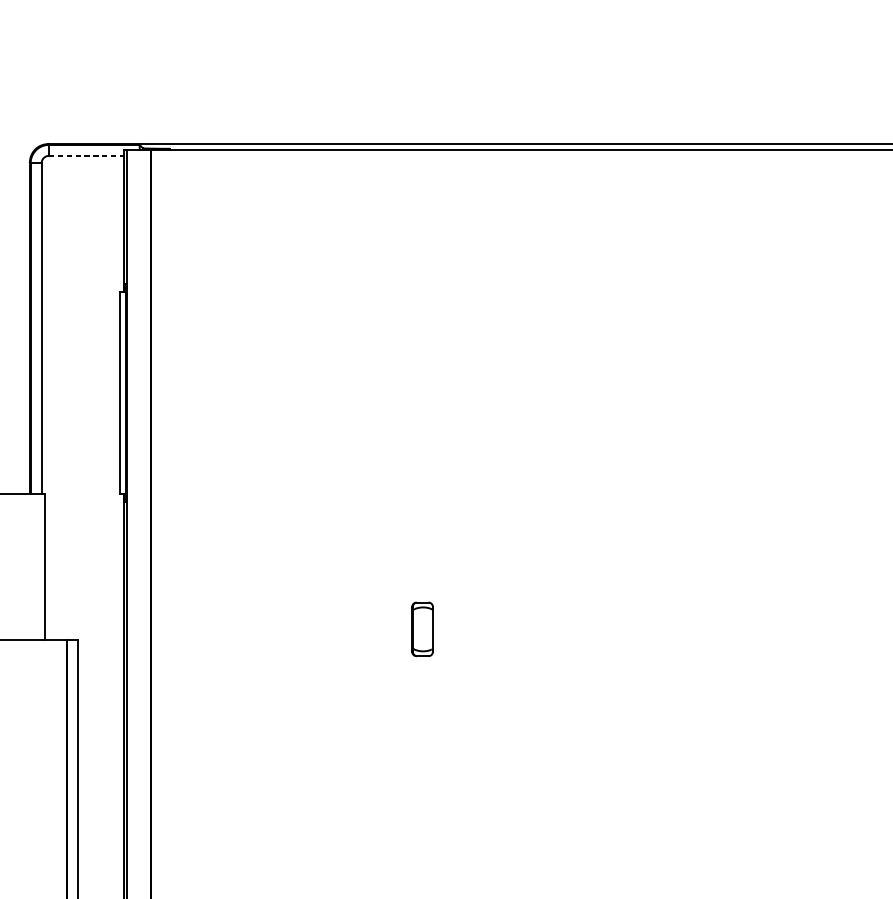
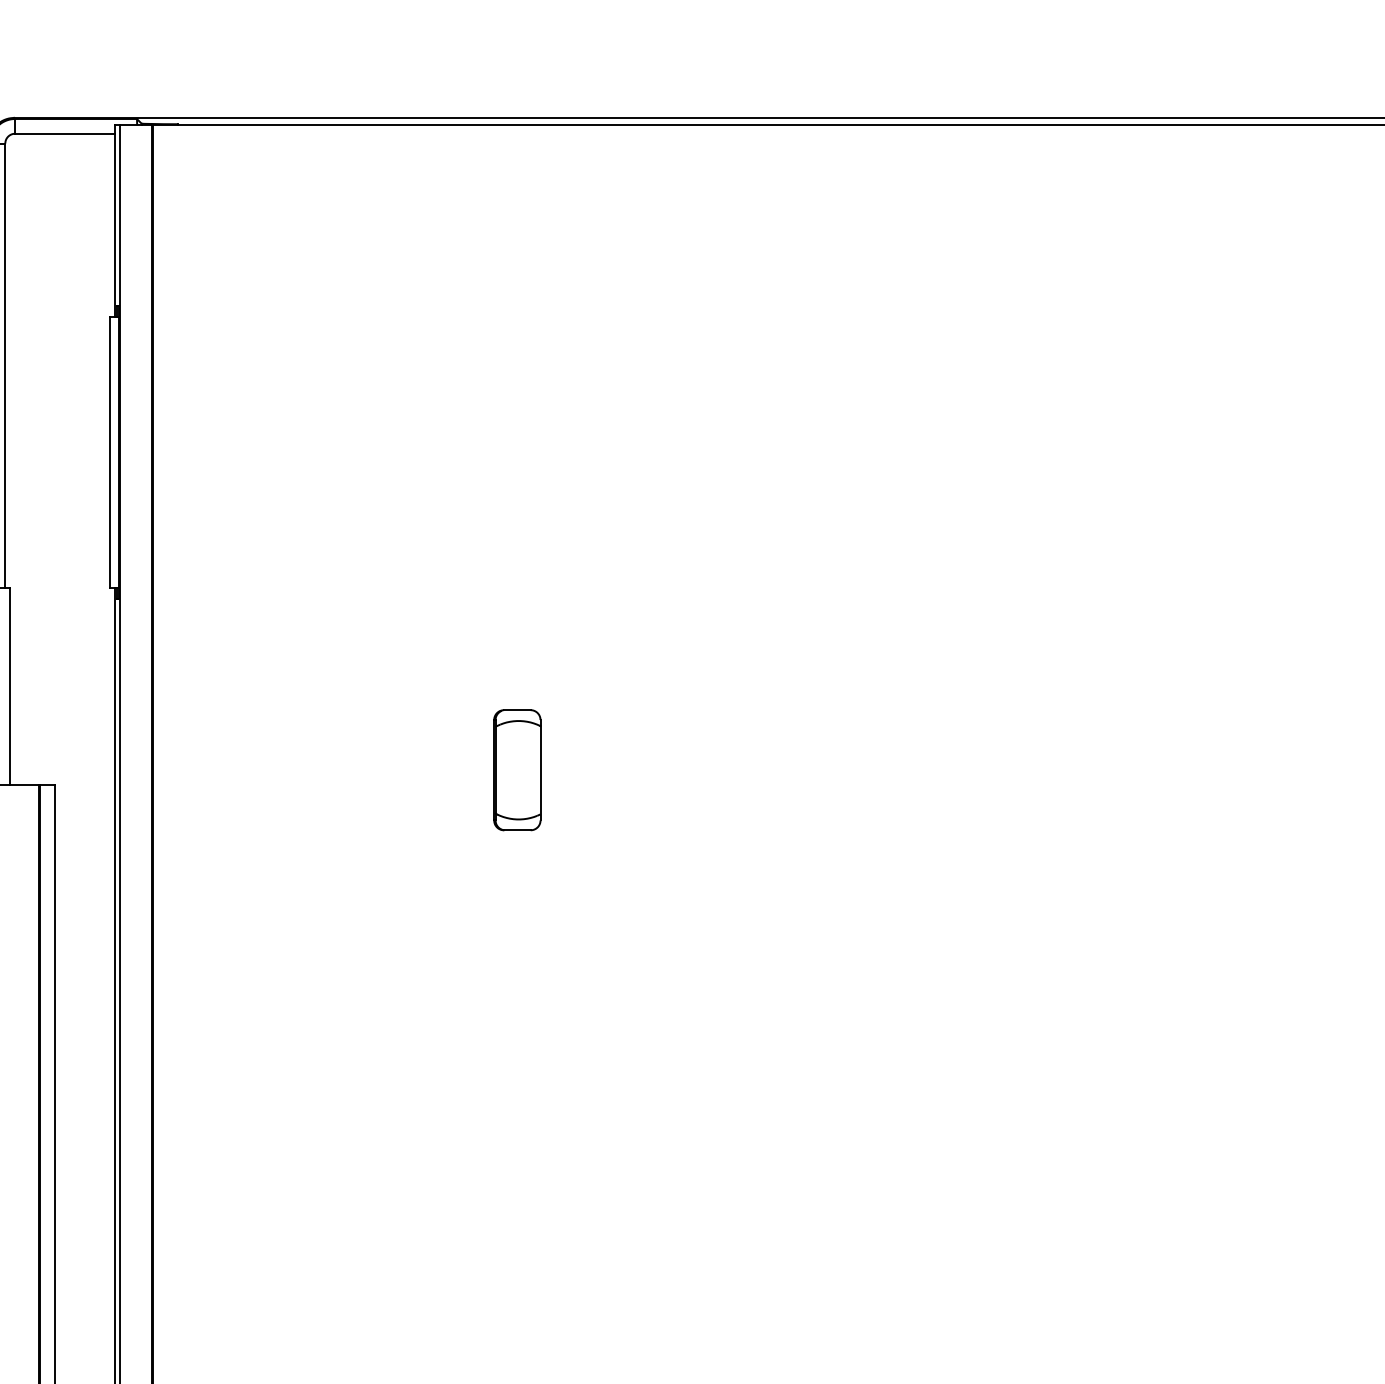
line: (86, 155) -> (65, 133), dashed -> solid
part: (422, 629) -> (517, 770), size x1.67

